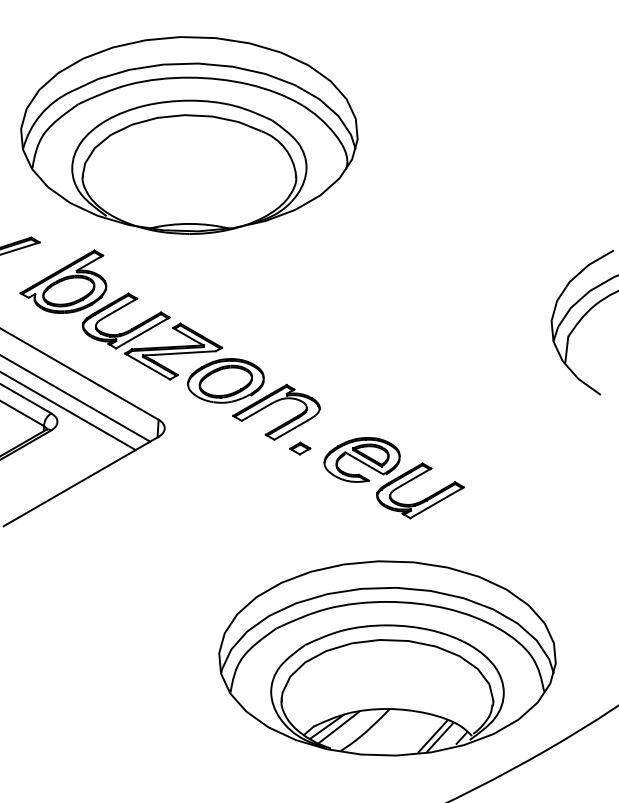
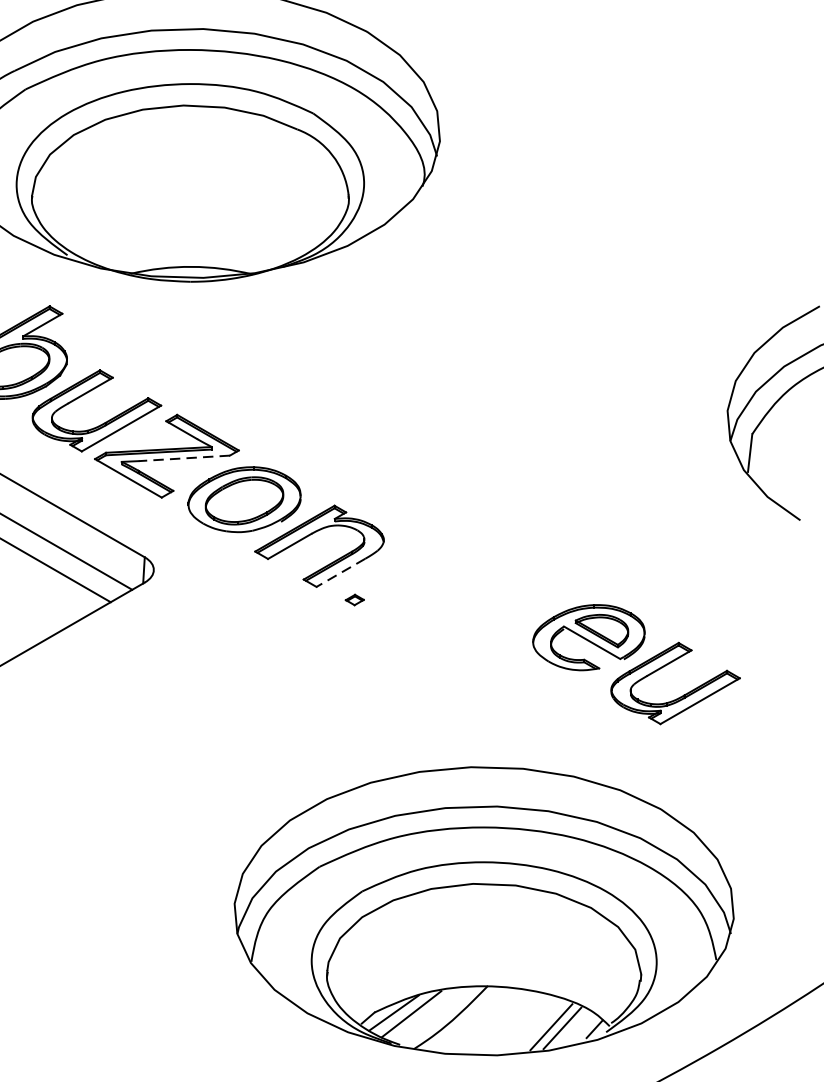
line: (185, 353) -> (184, 459), solid -> dashed
line: (290, 430) -> (340, 573), solid -> dashed
part: (300, 448) -> (355, 599), size x0.6
part: (393, 478) -> (635, 665), moved

